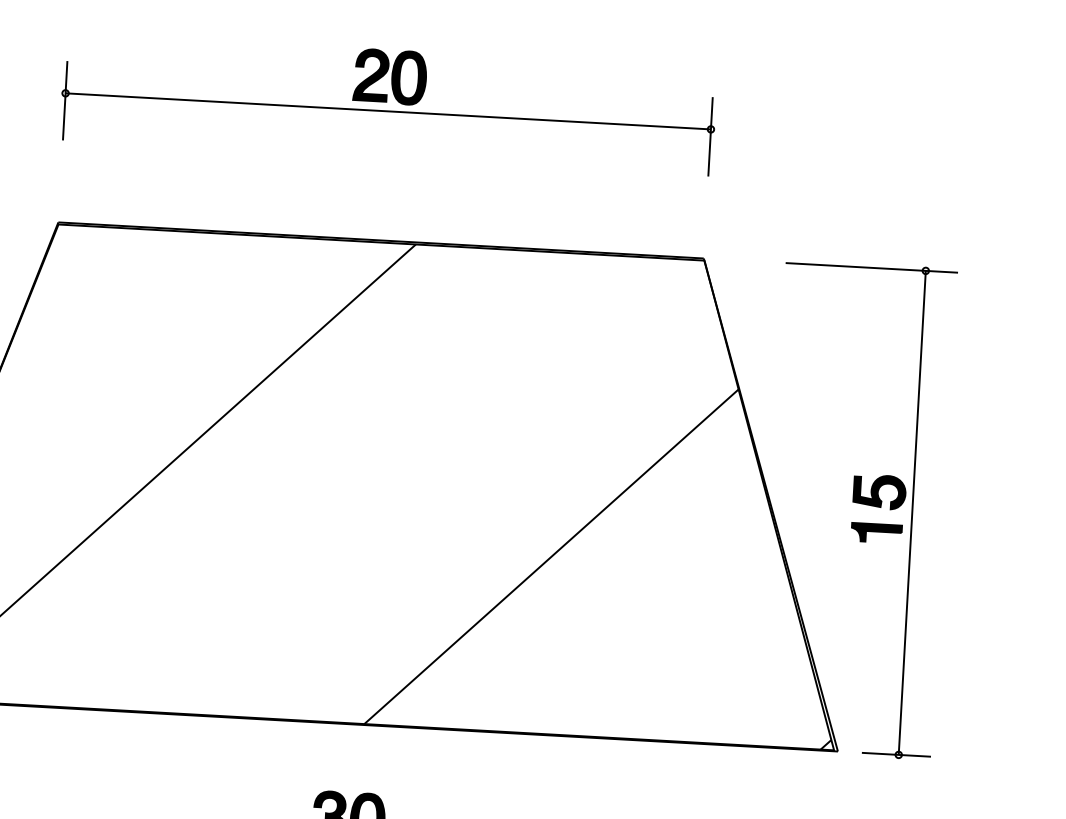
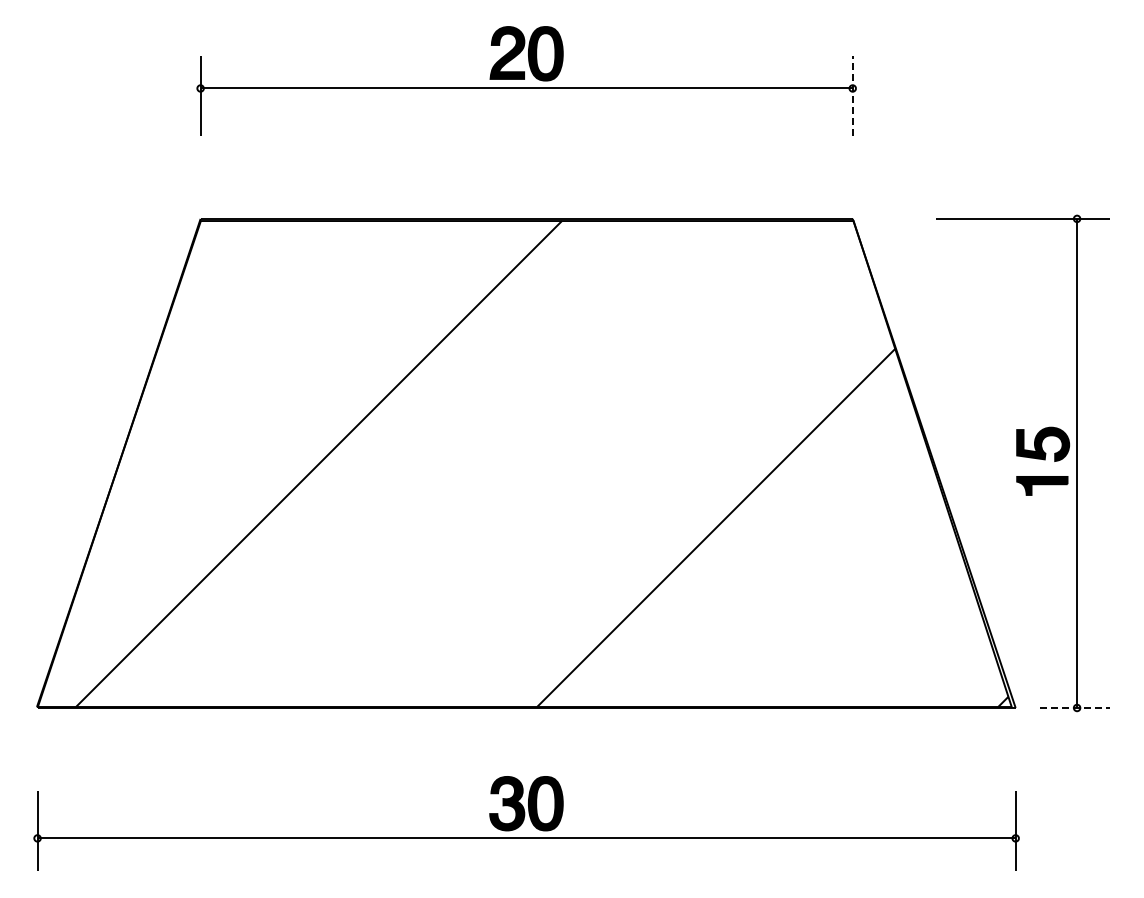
line: (710, 136) -> (852, 95), solid -> dashed
line: (896, 754) -> (1074, 707), solid -> dashed

